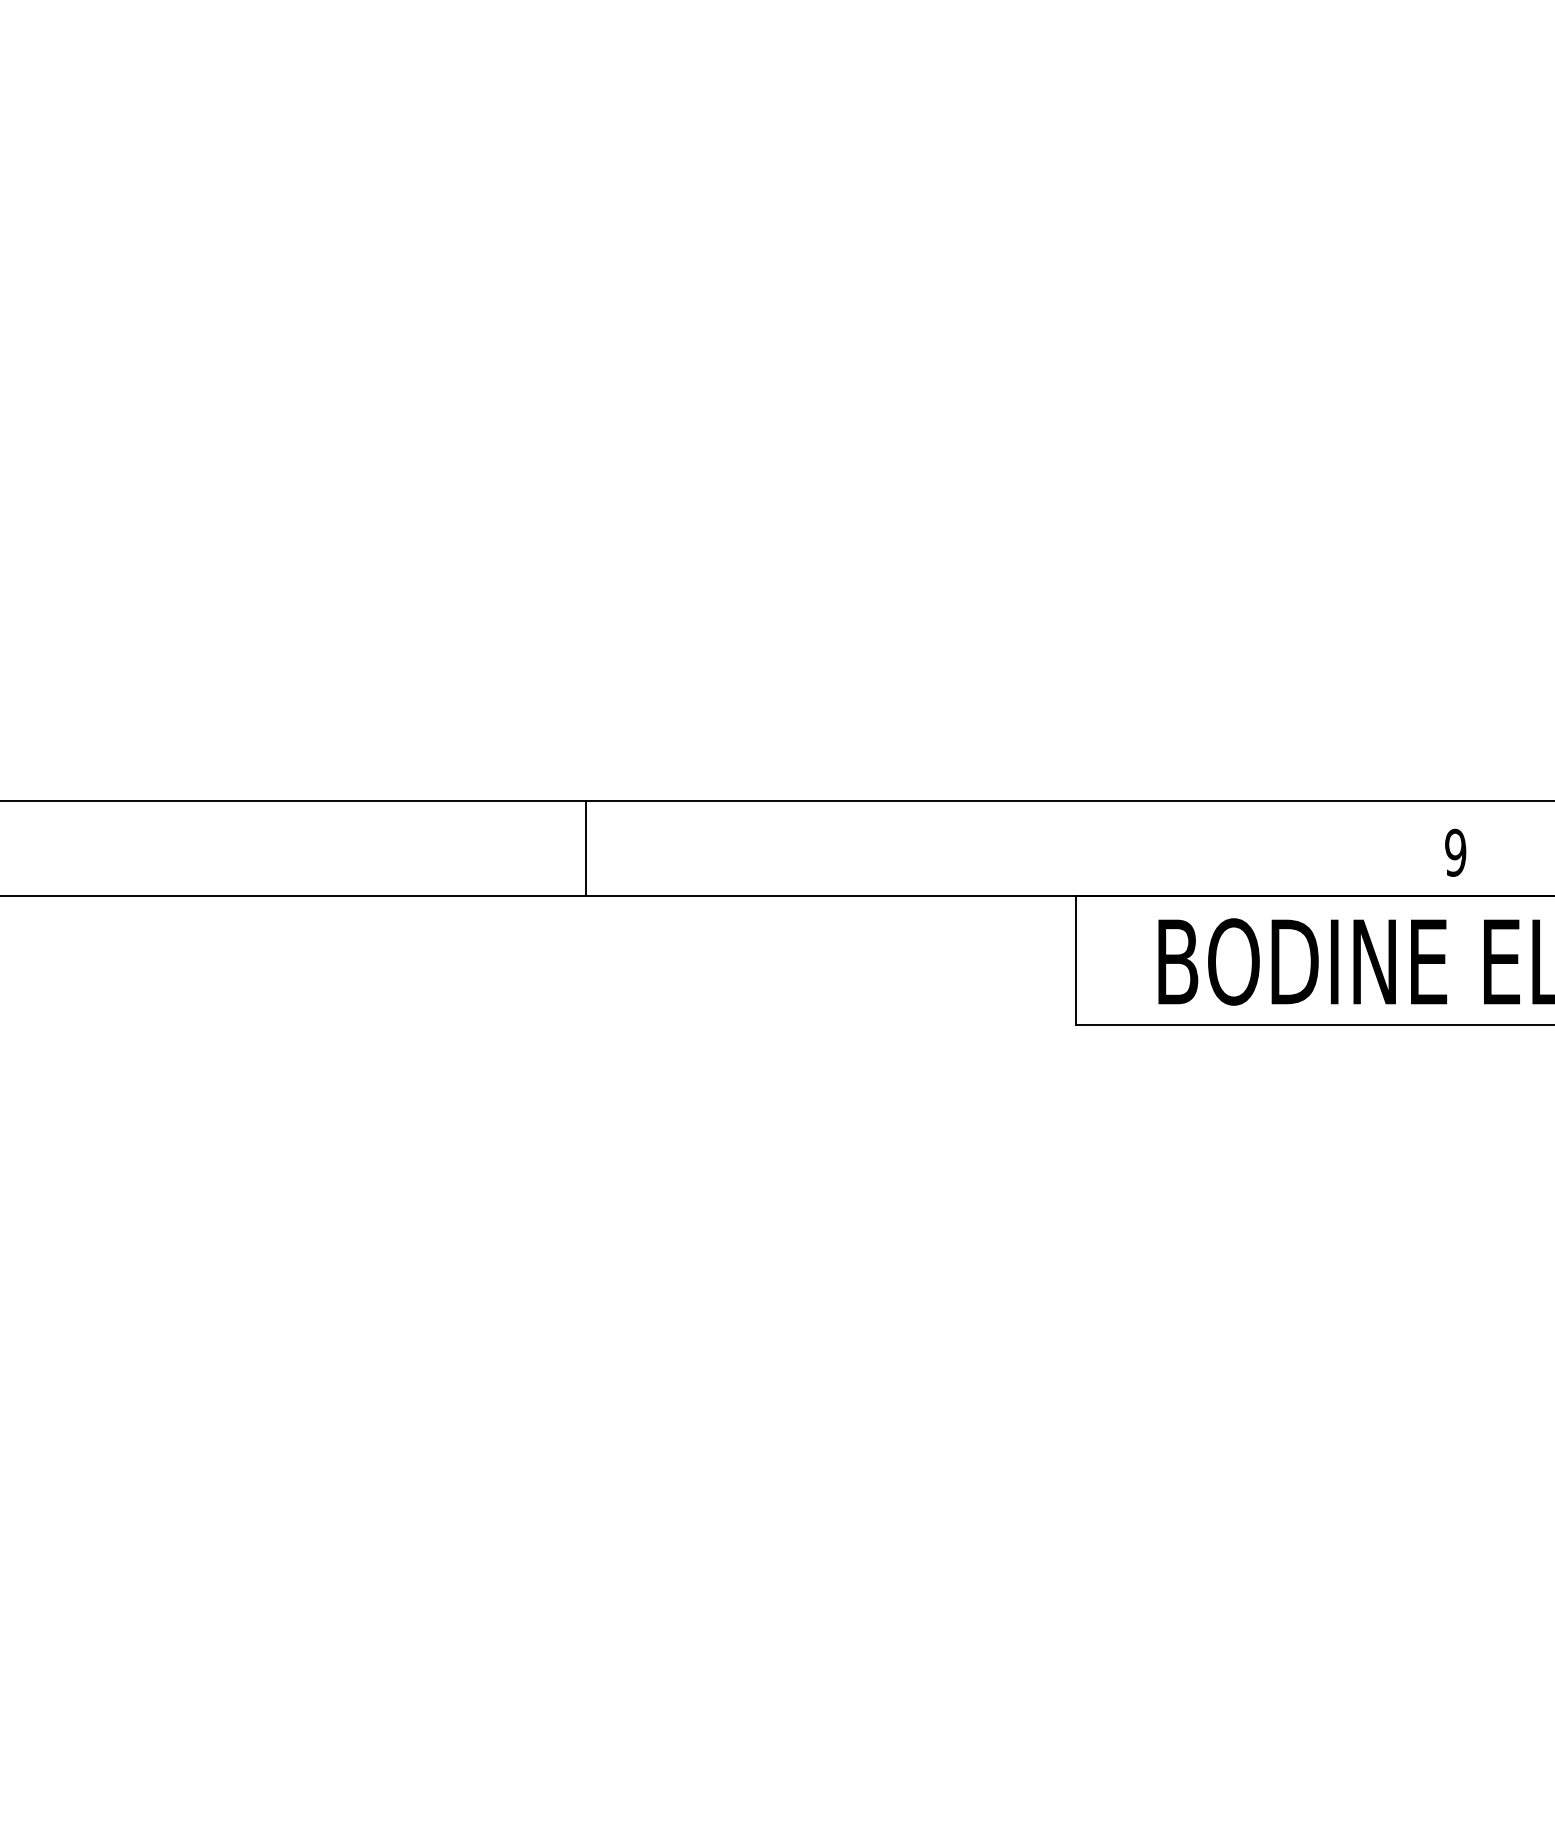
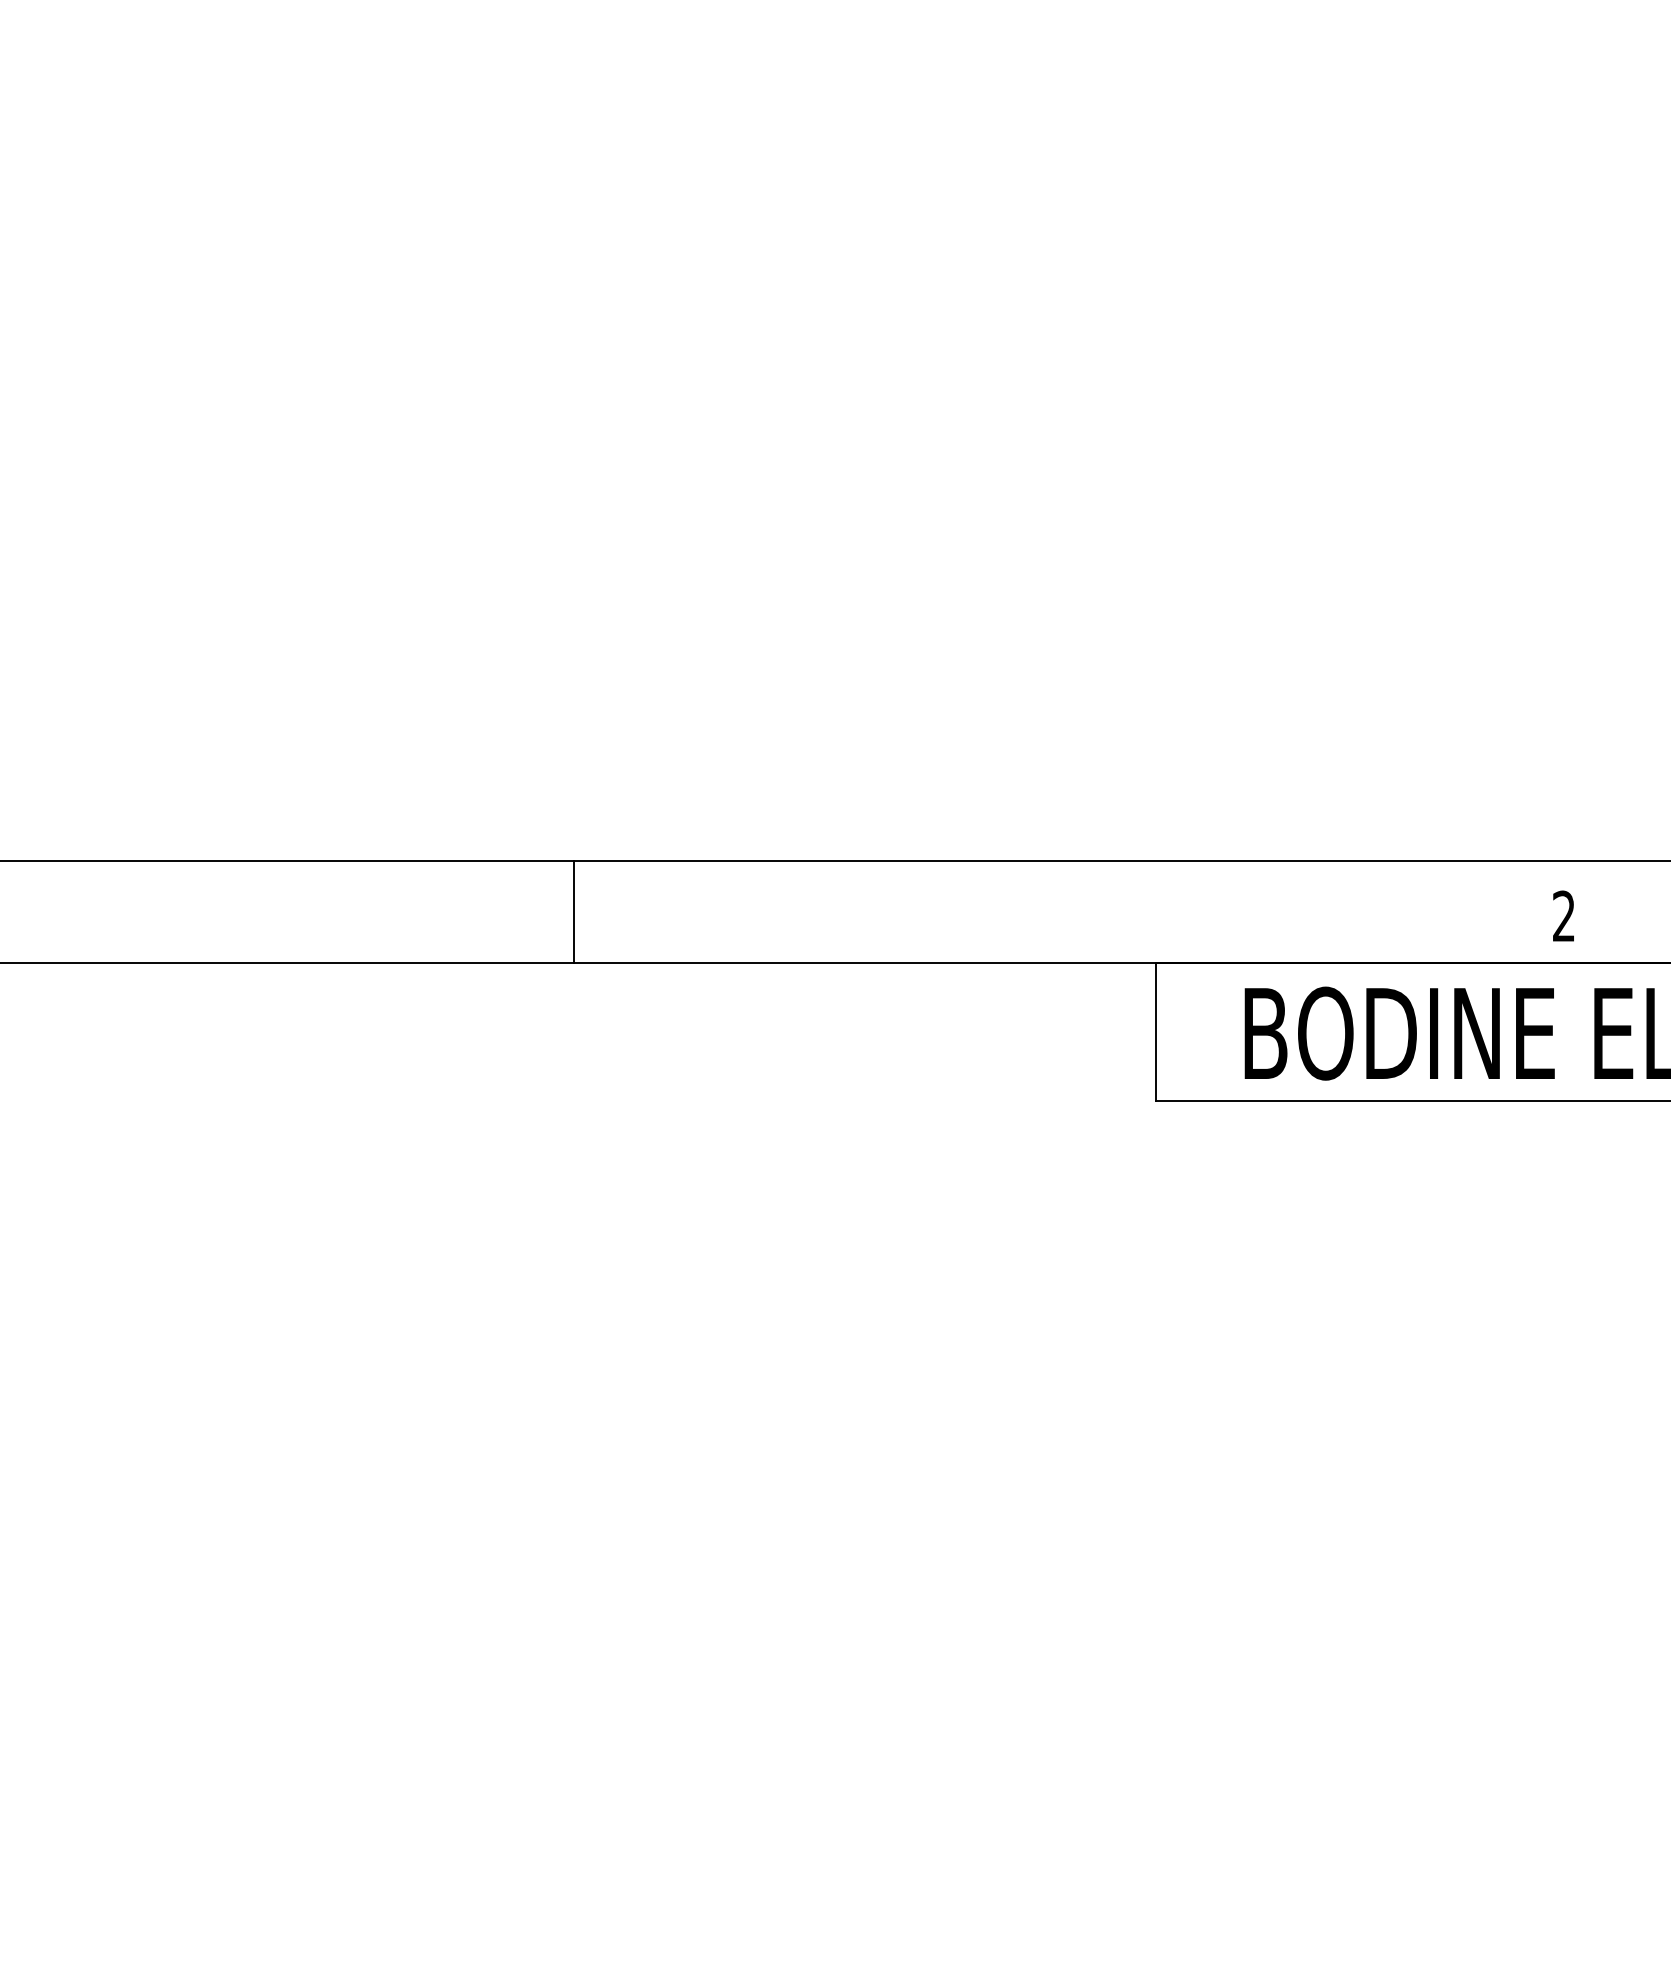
line: (585, 848) -> (574, 911), moved
text: (1455, 852) -> (1563, 916), 9 -> 2

